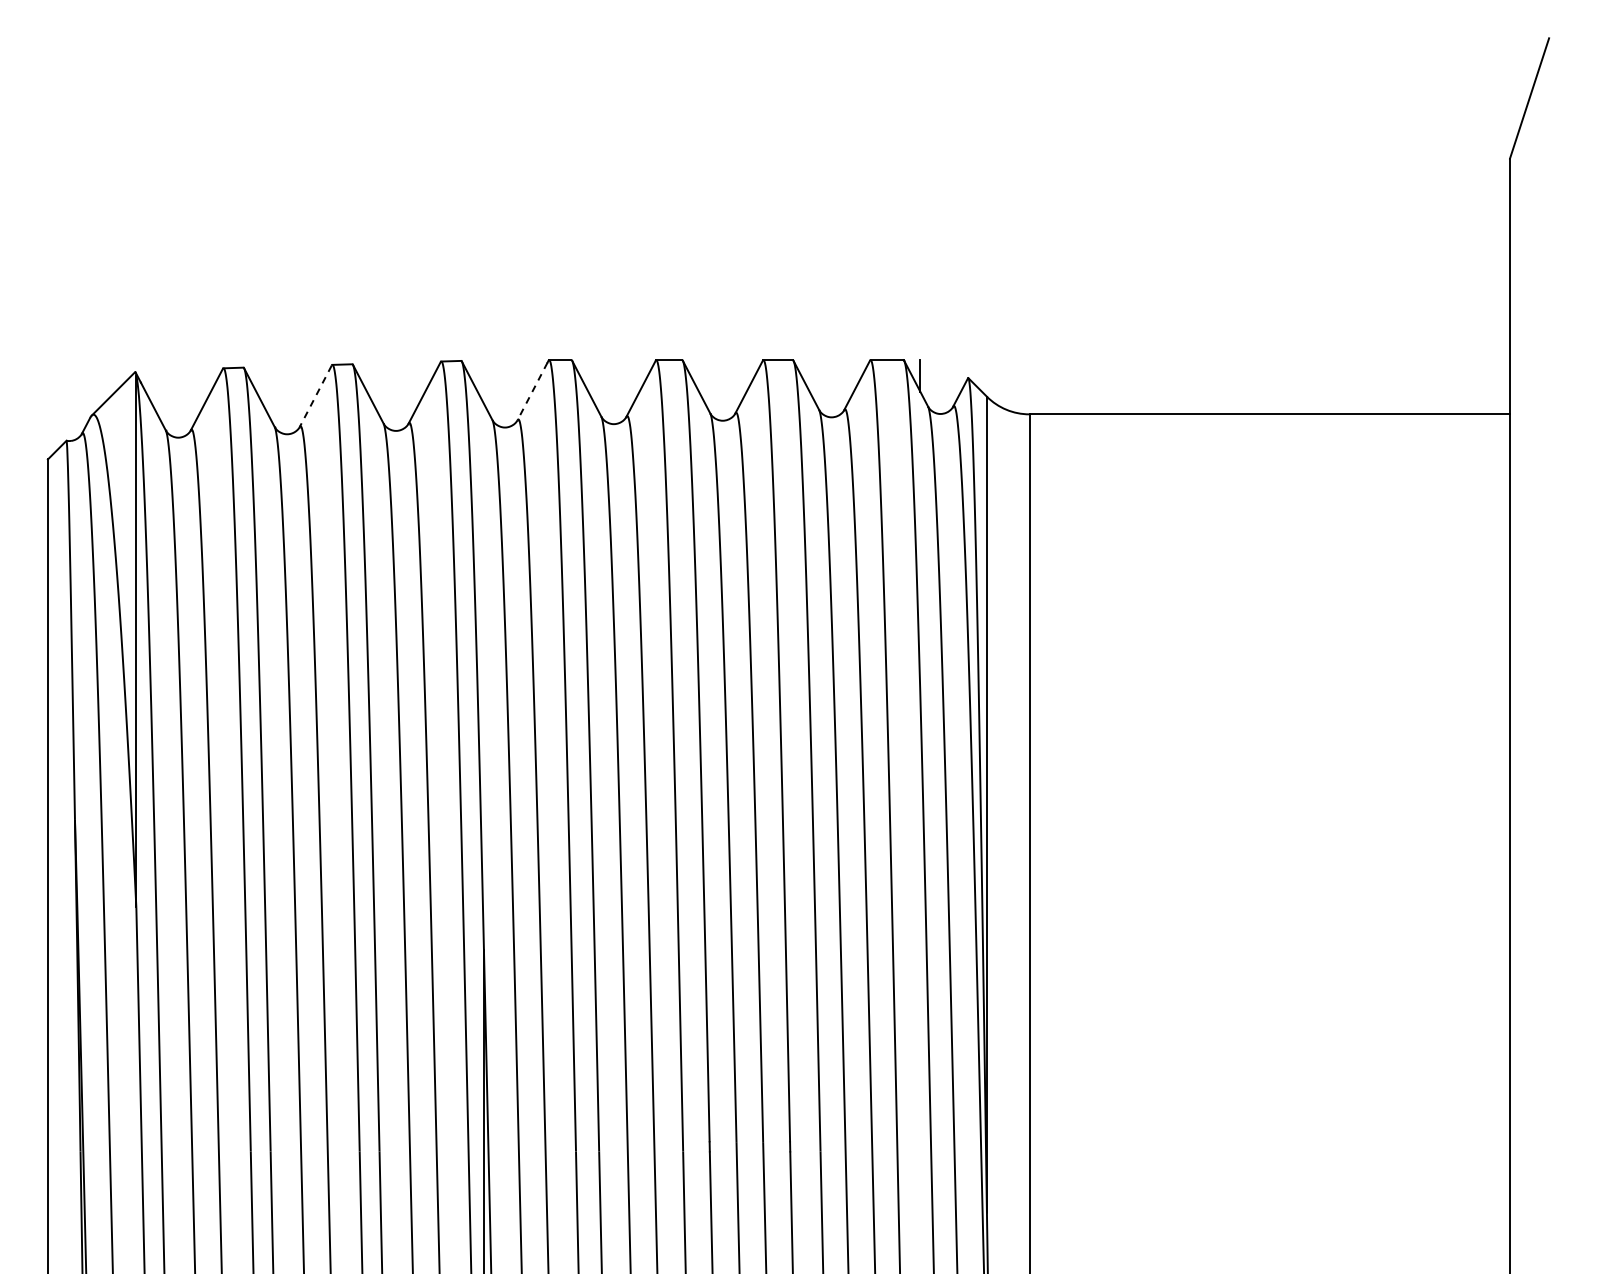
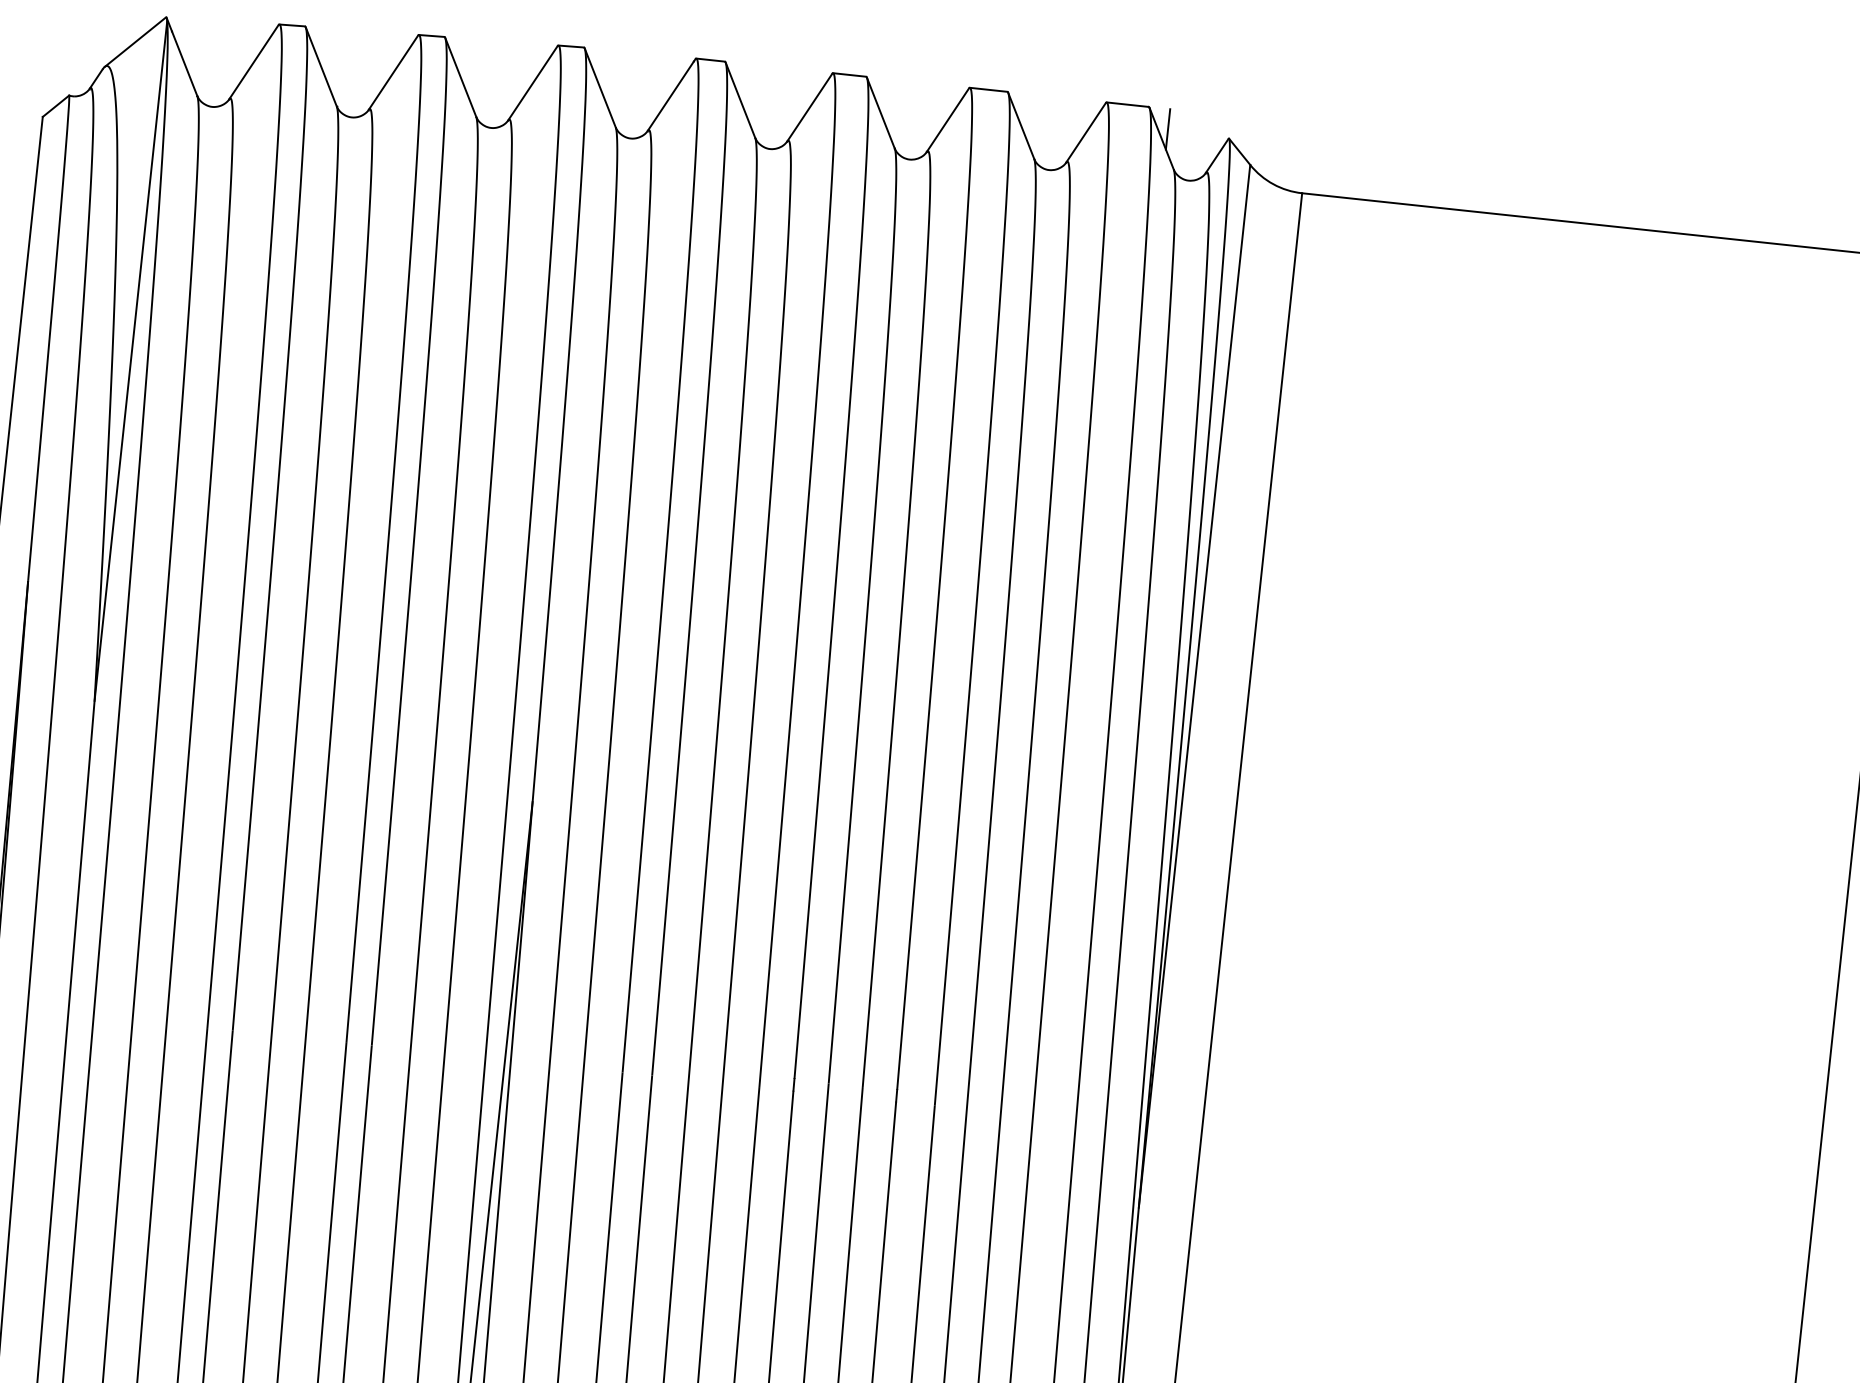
line: (532, 391) -> (670, 96), dashed -> solid
line: (315, 396) -> (393, 73), dashed -> solid

